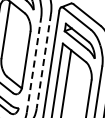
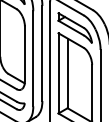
line: (43, 61) -> (42, 53), dashed -> solid
line: (34, 64) -> (33, 58), dashed -> solid

